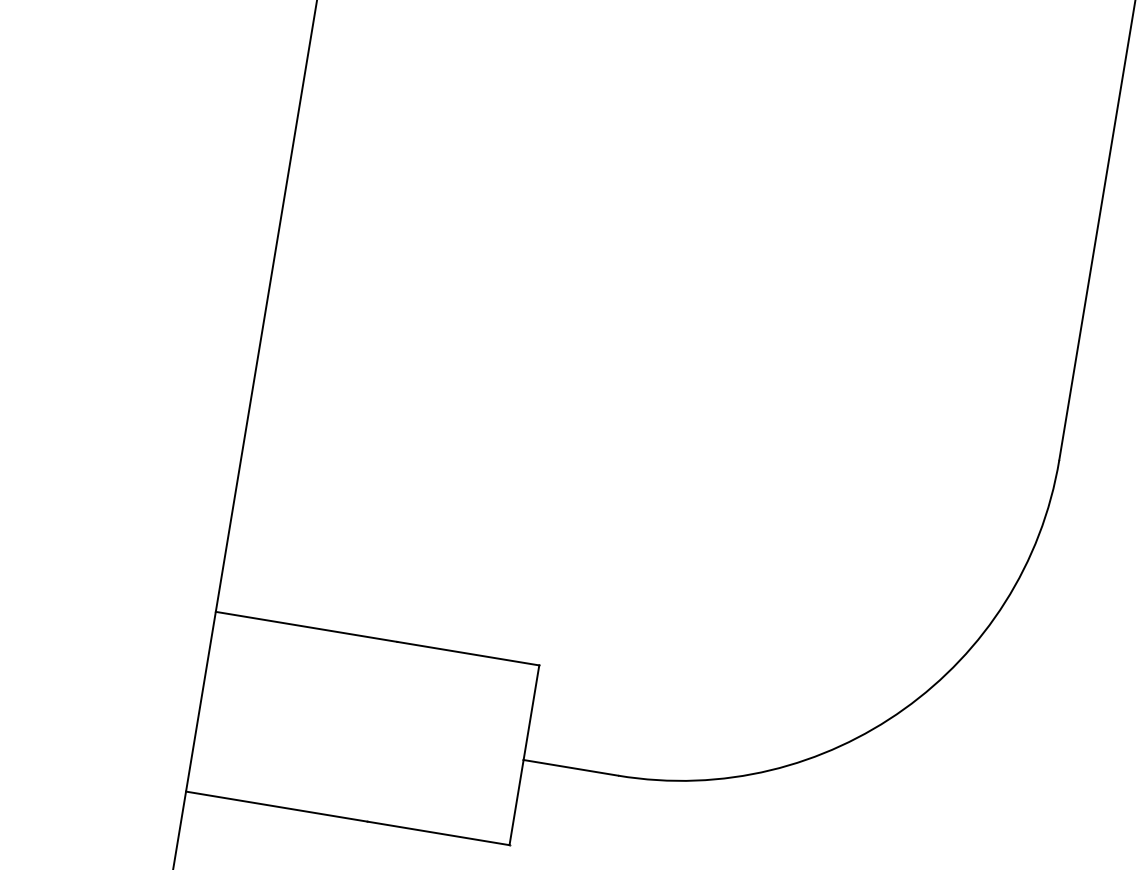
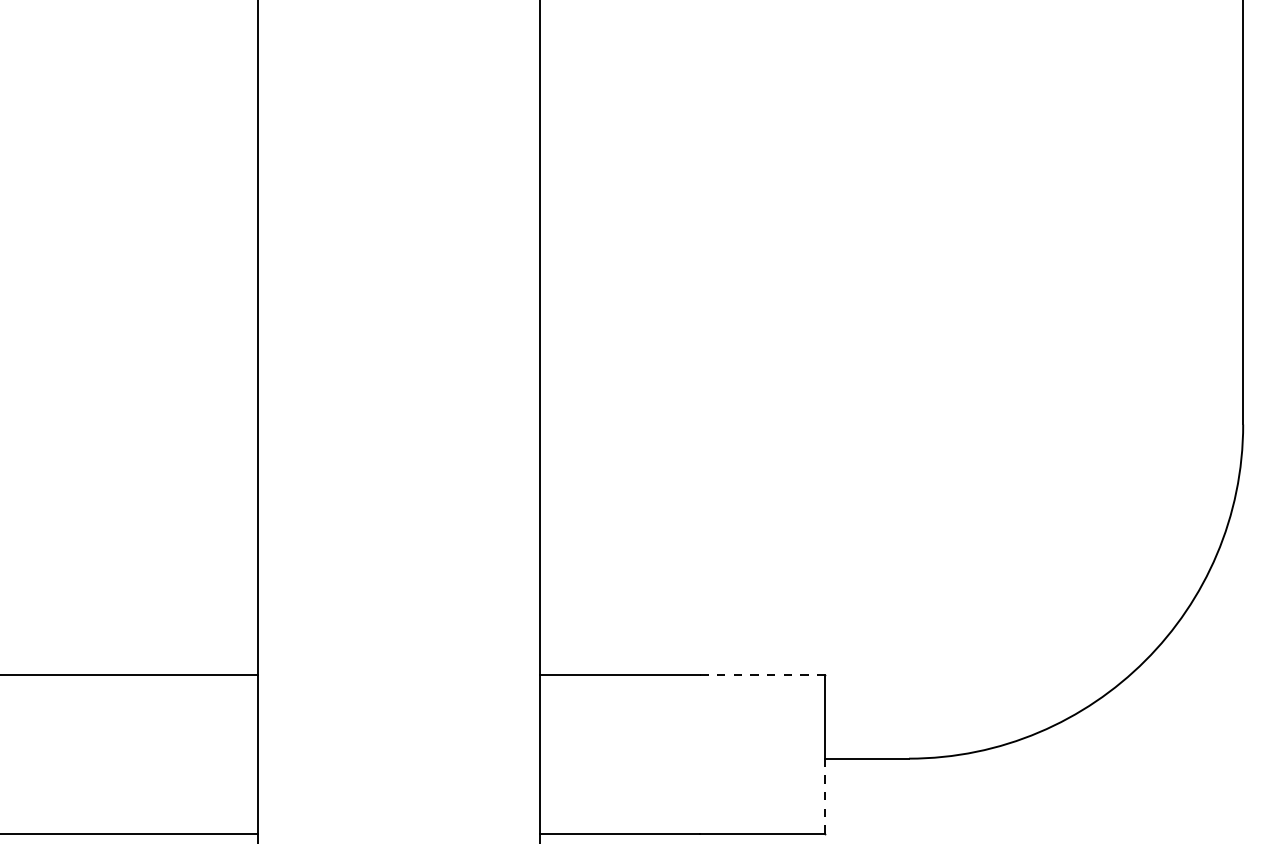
line: (467, 654) -> (762, 675), solid -> dashed
line: (516, 802) -> (825, 796), solid -> dashed

